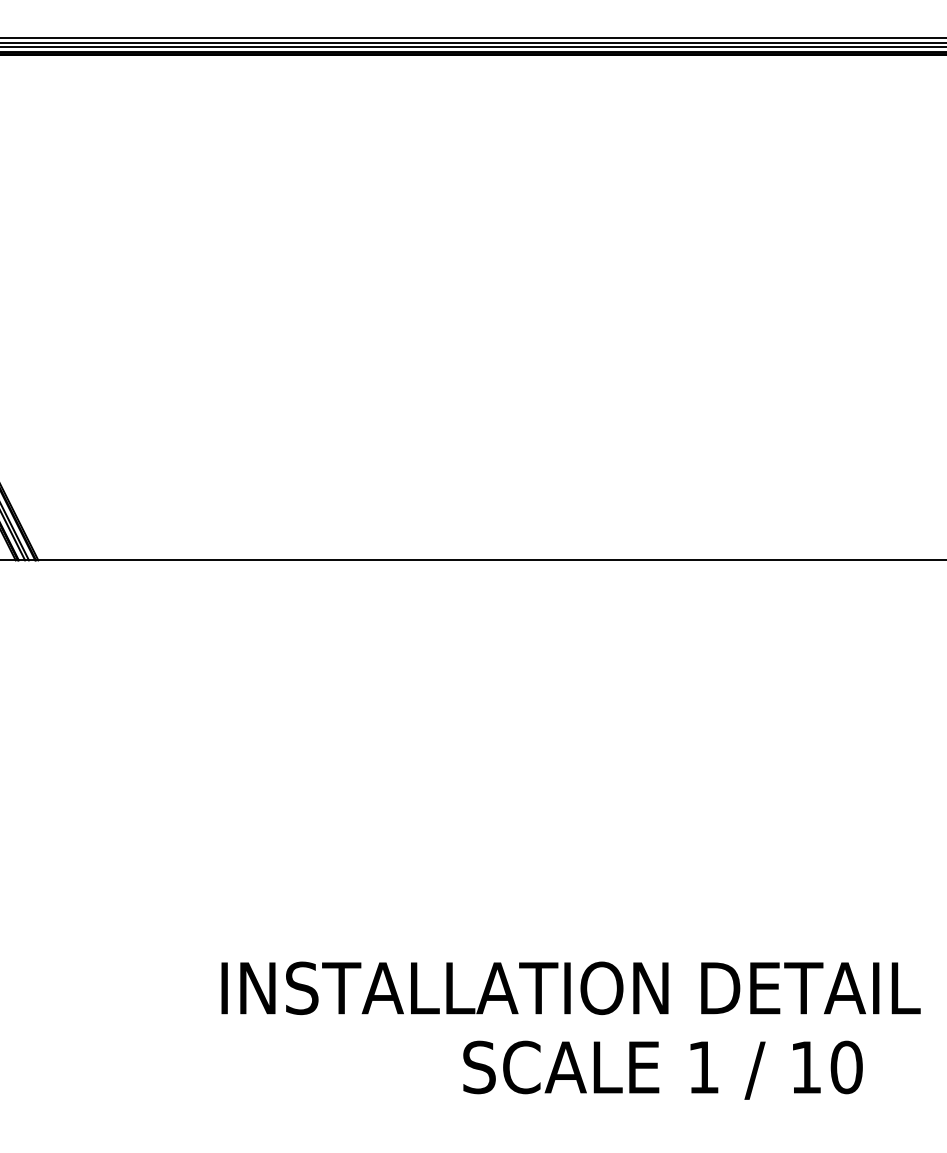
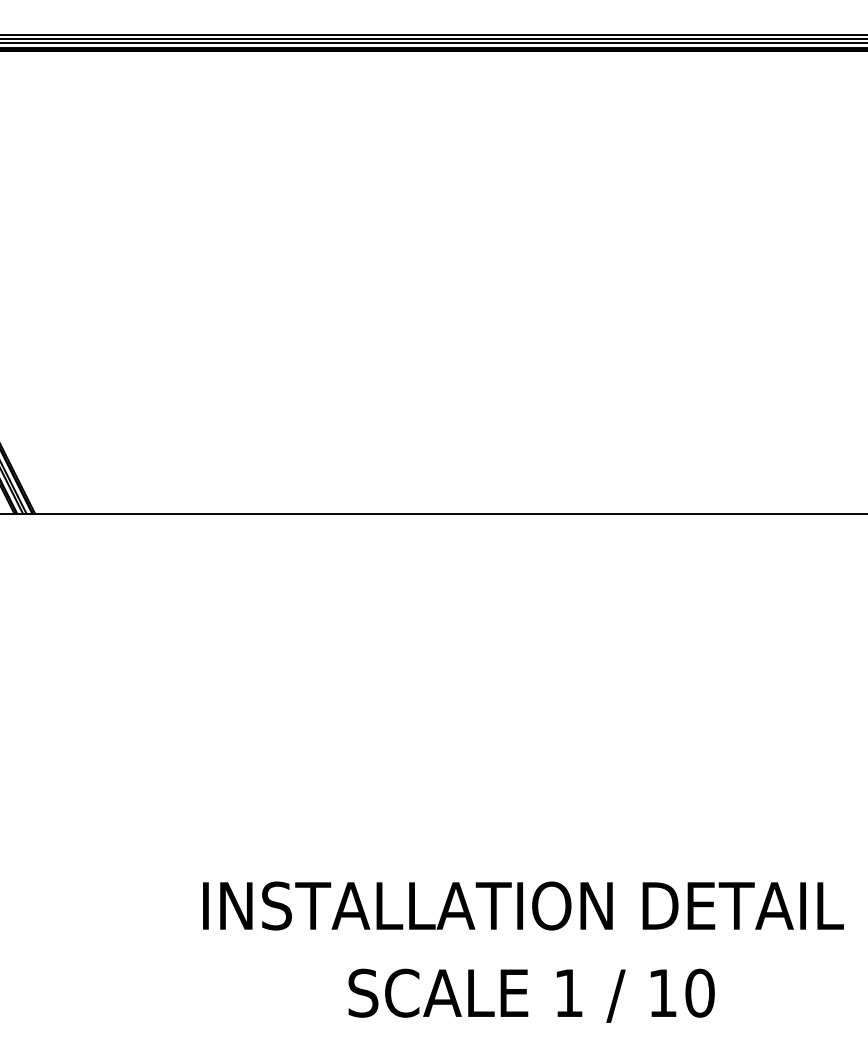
text: (662, 1069) -> (531, 995), moved

